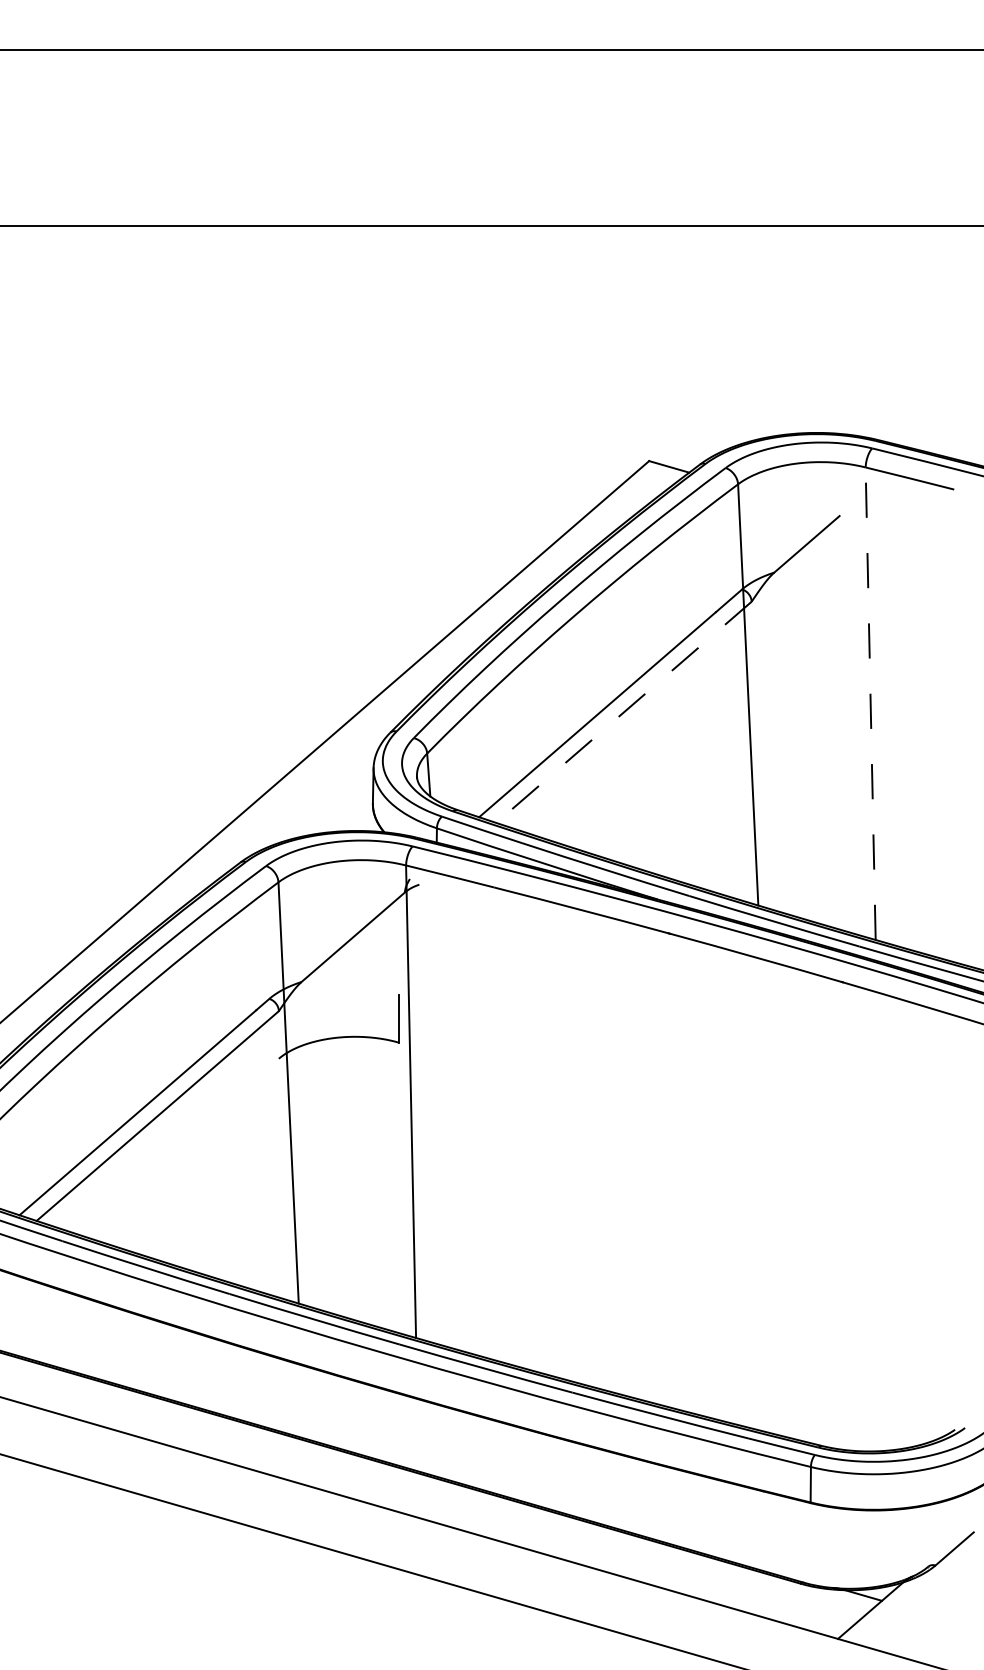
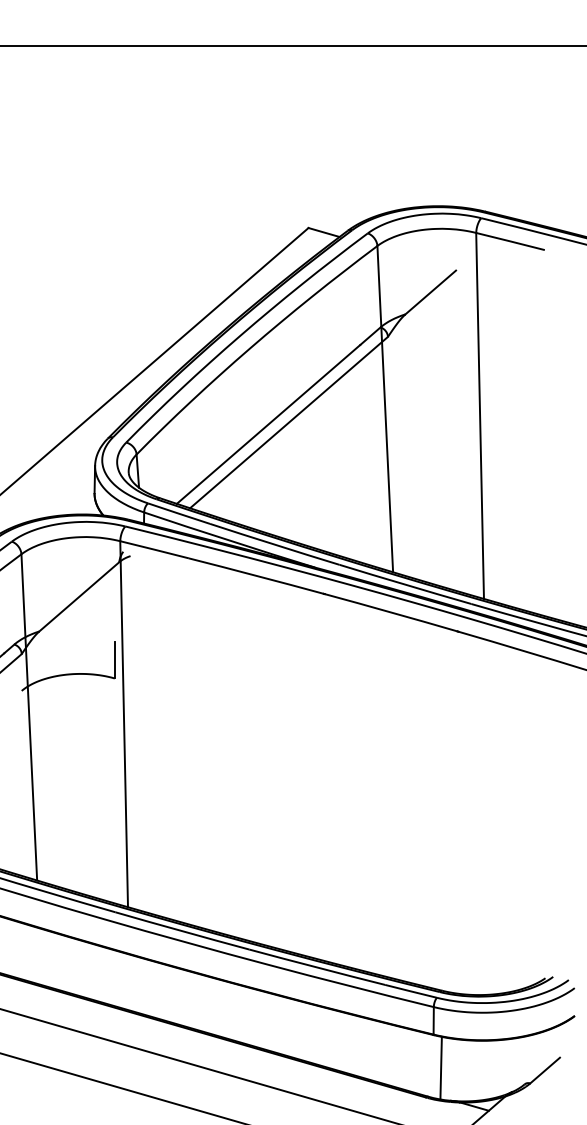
line: (870, 703) -> (479, 415), dashed -> solid
line: (623, 712) -> (288, 422), dashed -> solid
line: (820, 1545) -> (441, 1067), added

